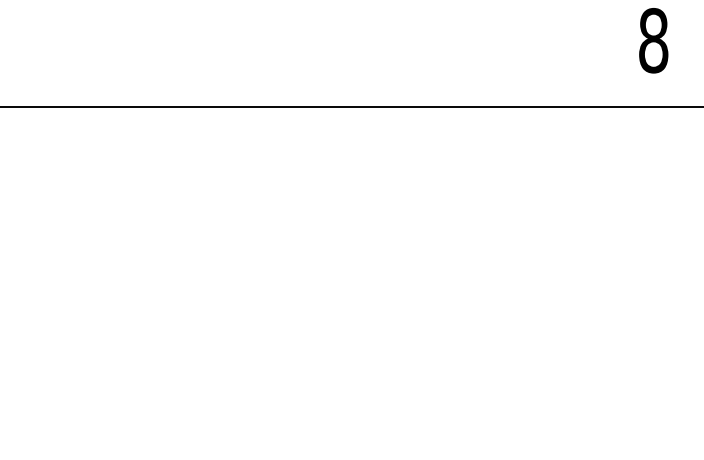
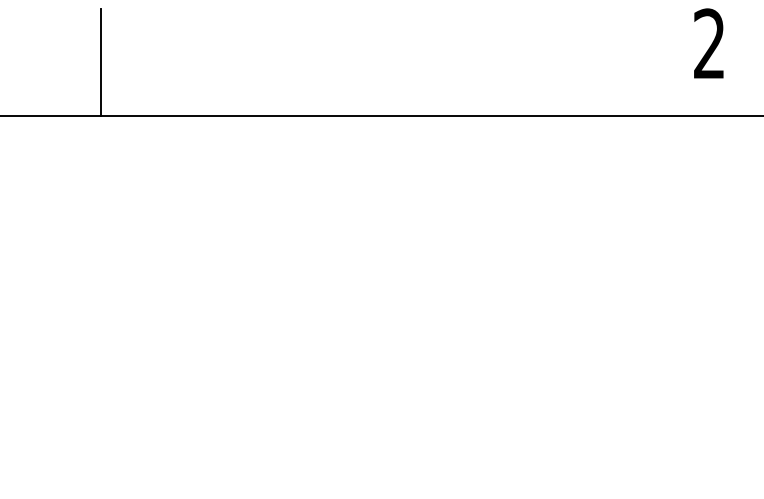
text: (653, 40) -> (709, 43), 8 -> 2
line: (93, 57) -> (101, 62), added

